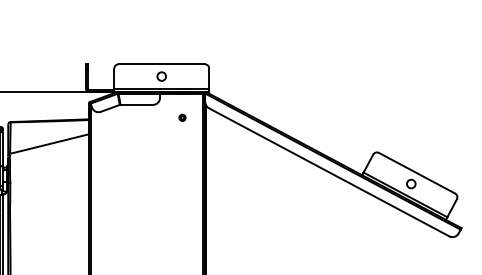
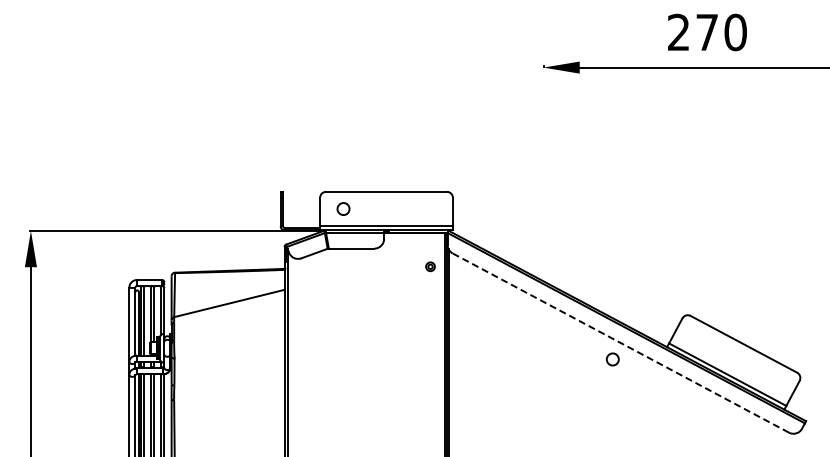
circle: (161, 76) -> (343, 208), moved
part: (182, 117) -> (430, 266), moved
line: (328, 172) -> (620, 343), solid -> dashed
circle: (411, 184) -> (612, 359), moved

